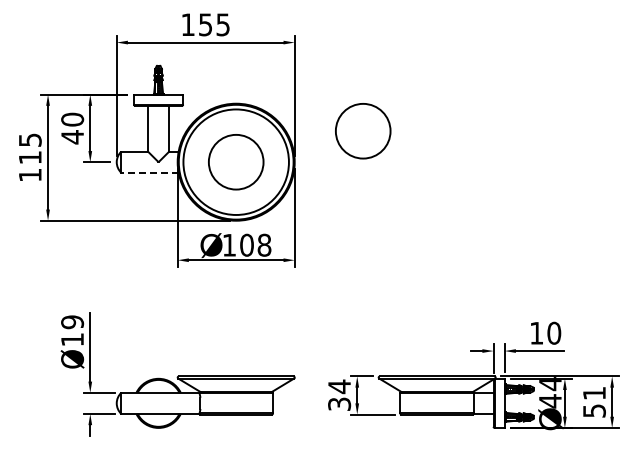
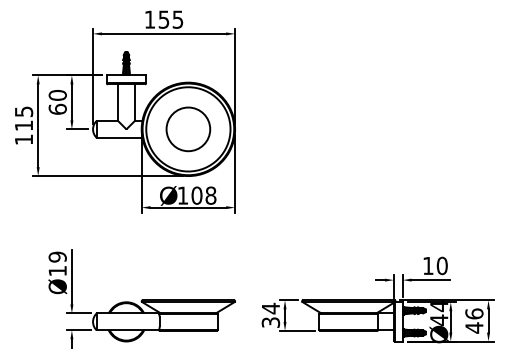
circle: (363, 131) -> (290, 104), removed
text: (72, 137) -> (57, 109), 40 -> 60
line: (150, 172) -> (119, 137), dashed -> solid
text: (594, 402) -> (474, 321), 51 -> 46

